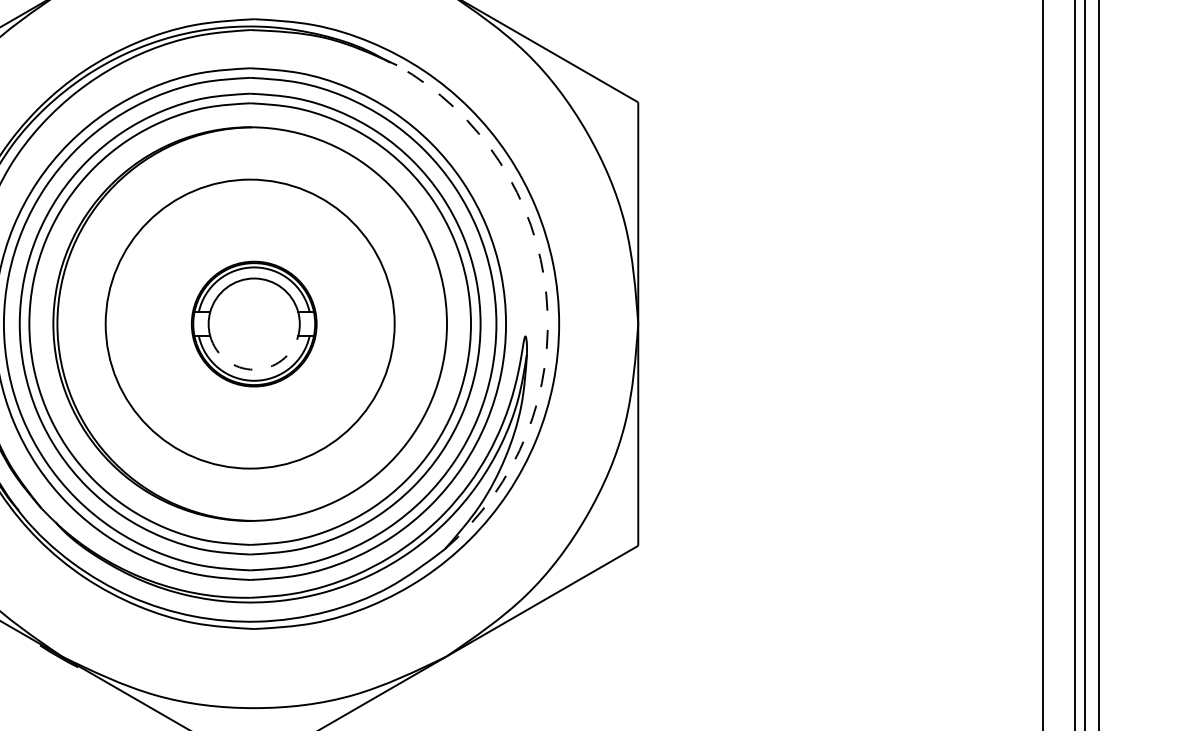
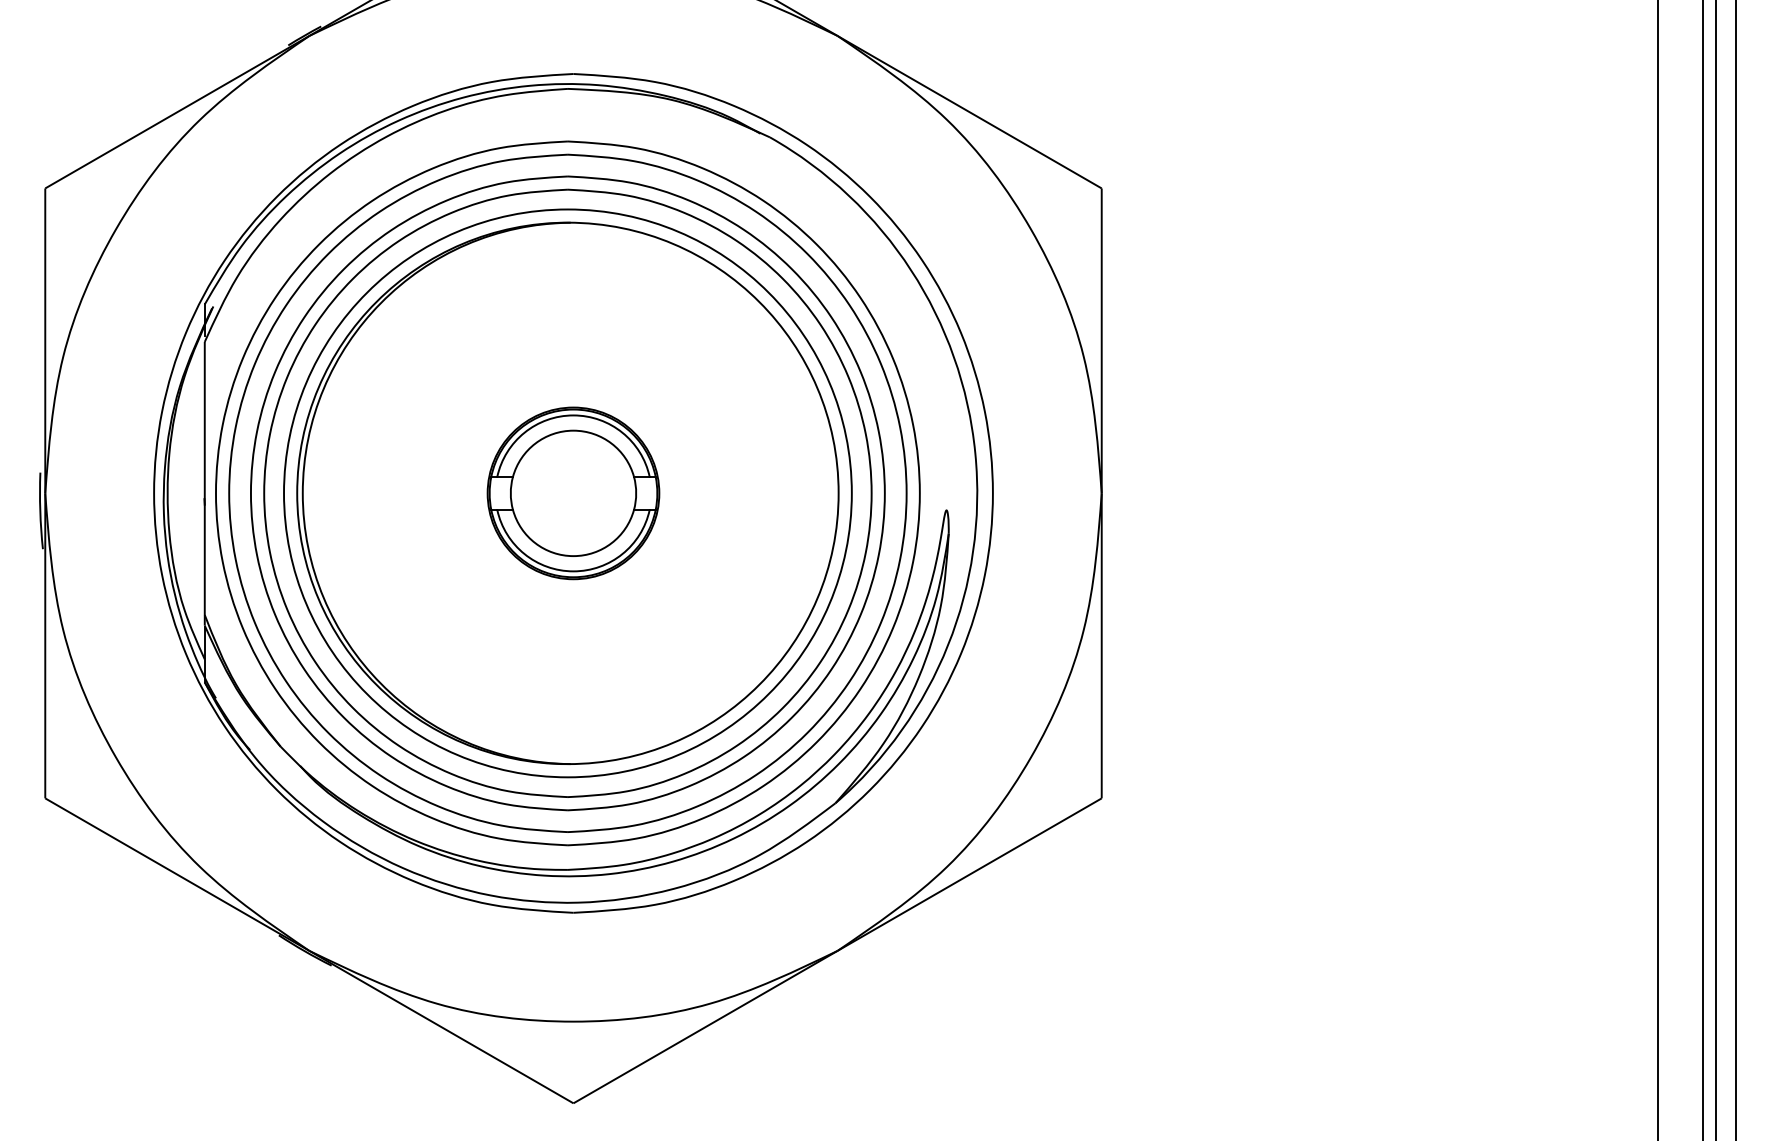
arc: (546, 295) -> (975, 453), dashed -> solid
circle: (249, 324) -> (567, 493), size x1.43
arc: (254, 369) -> (573, 556), dashed -> solid

